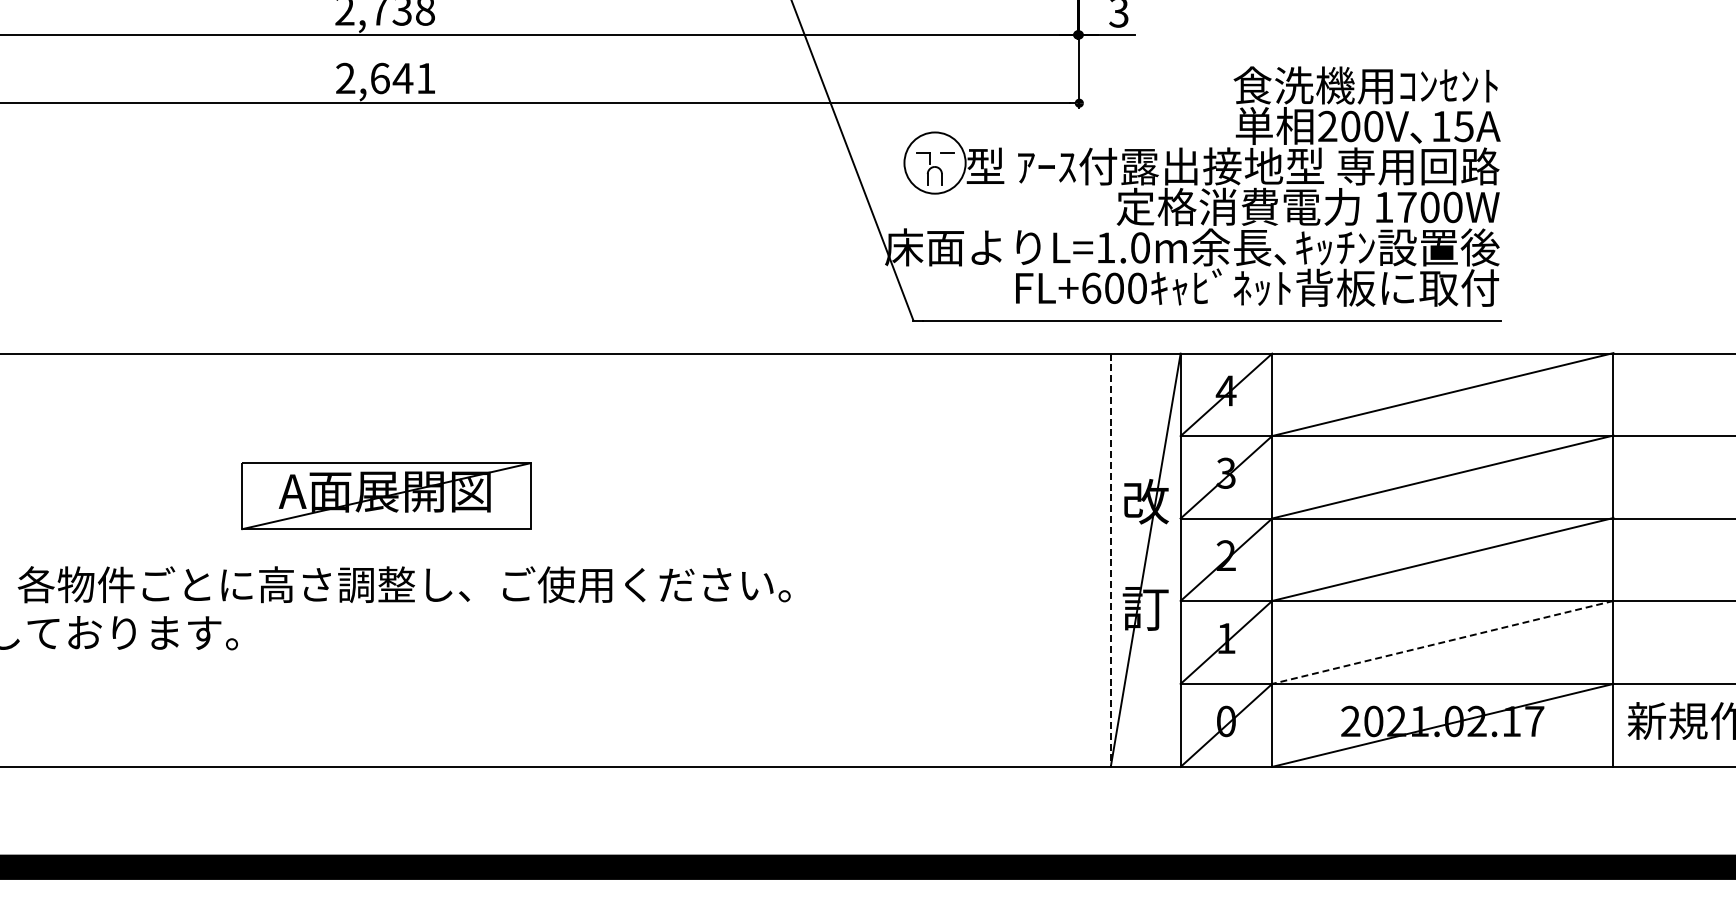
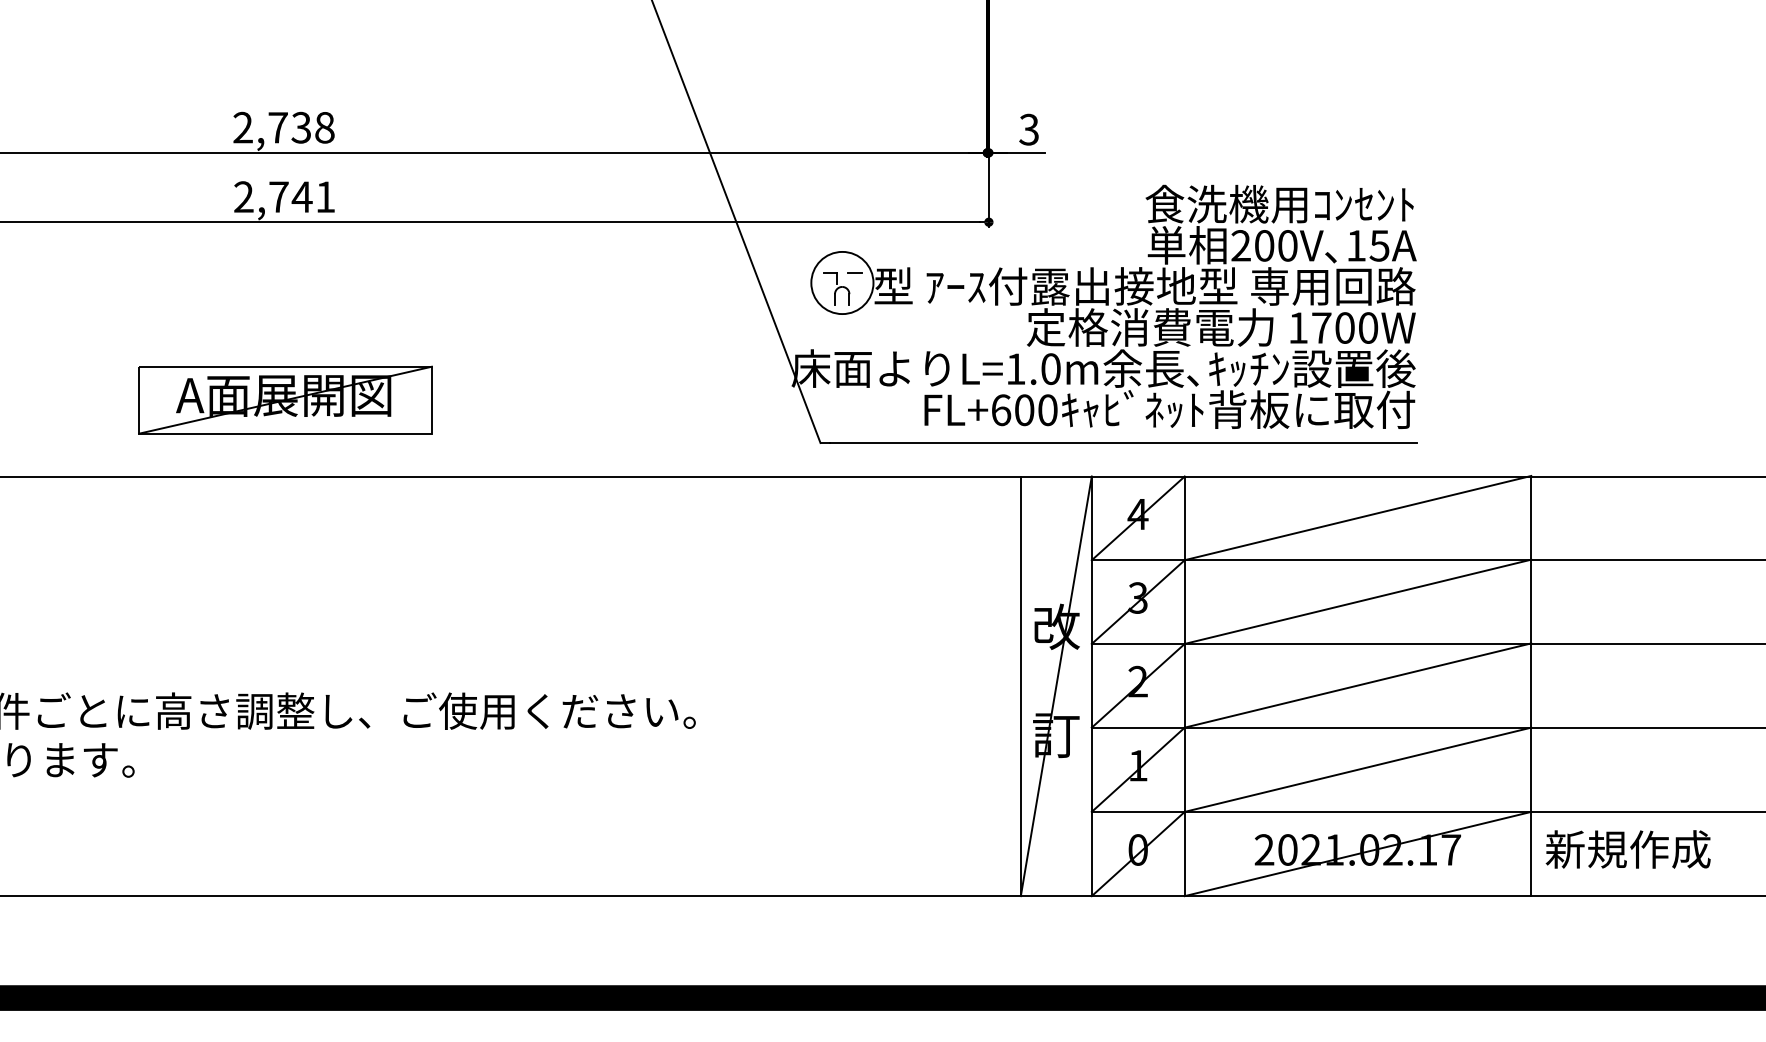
text: (379, 77) -> (278, 196), 2,641 -> 2,741
part: (386, 495) -> (285, 399), moved
line: (1110, 560) -> (1020, 686), dashed -> solid
line: (1442, 642) -> (1357, 769), dashed -> solid

